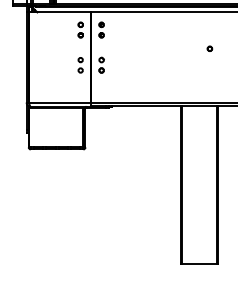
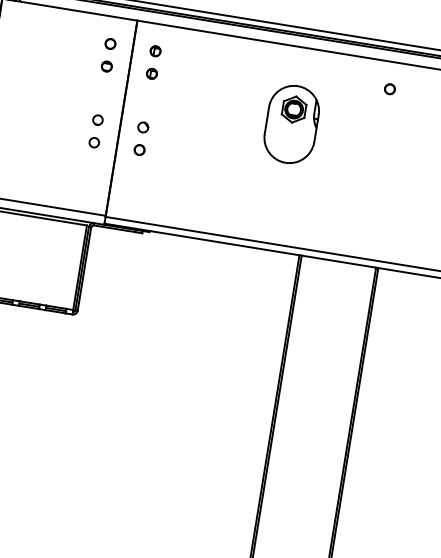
part: (168, 47) -> (292, 123), added
part: (209, 48) -> (389, 88), moved

